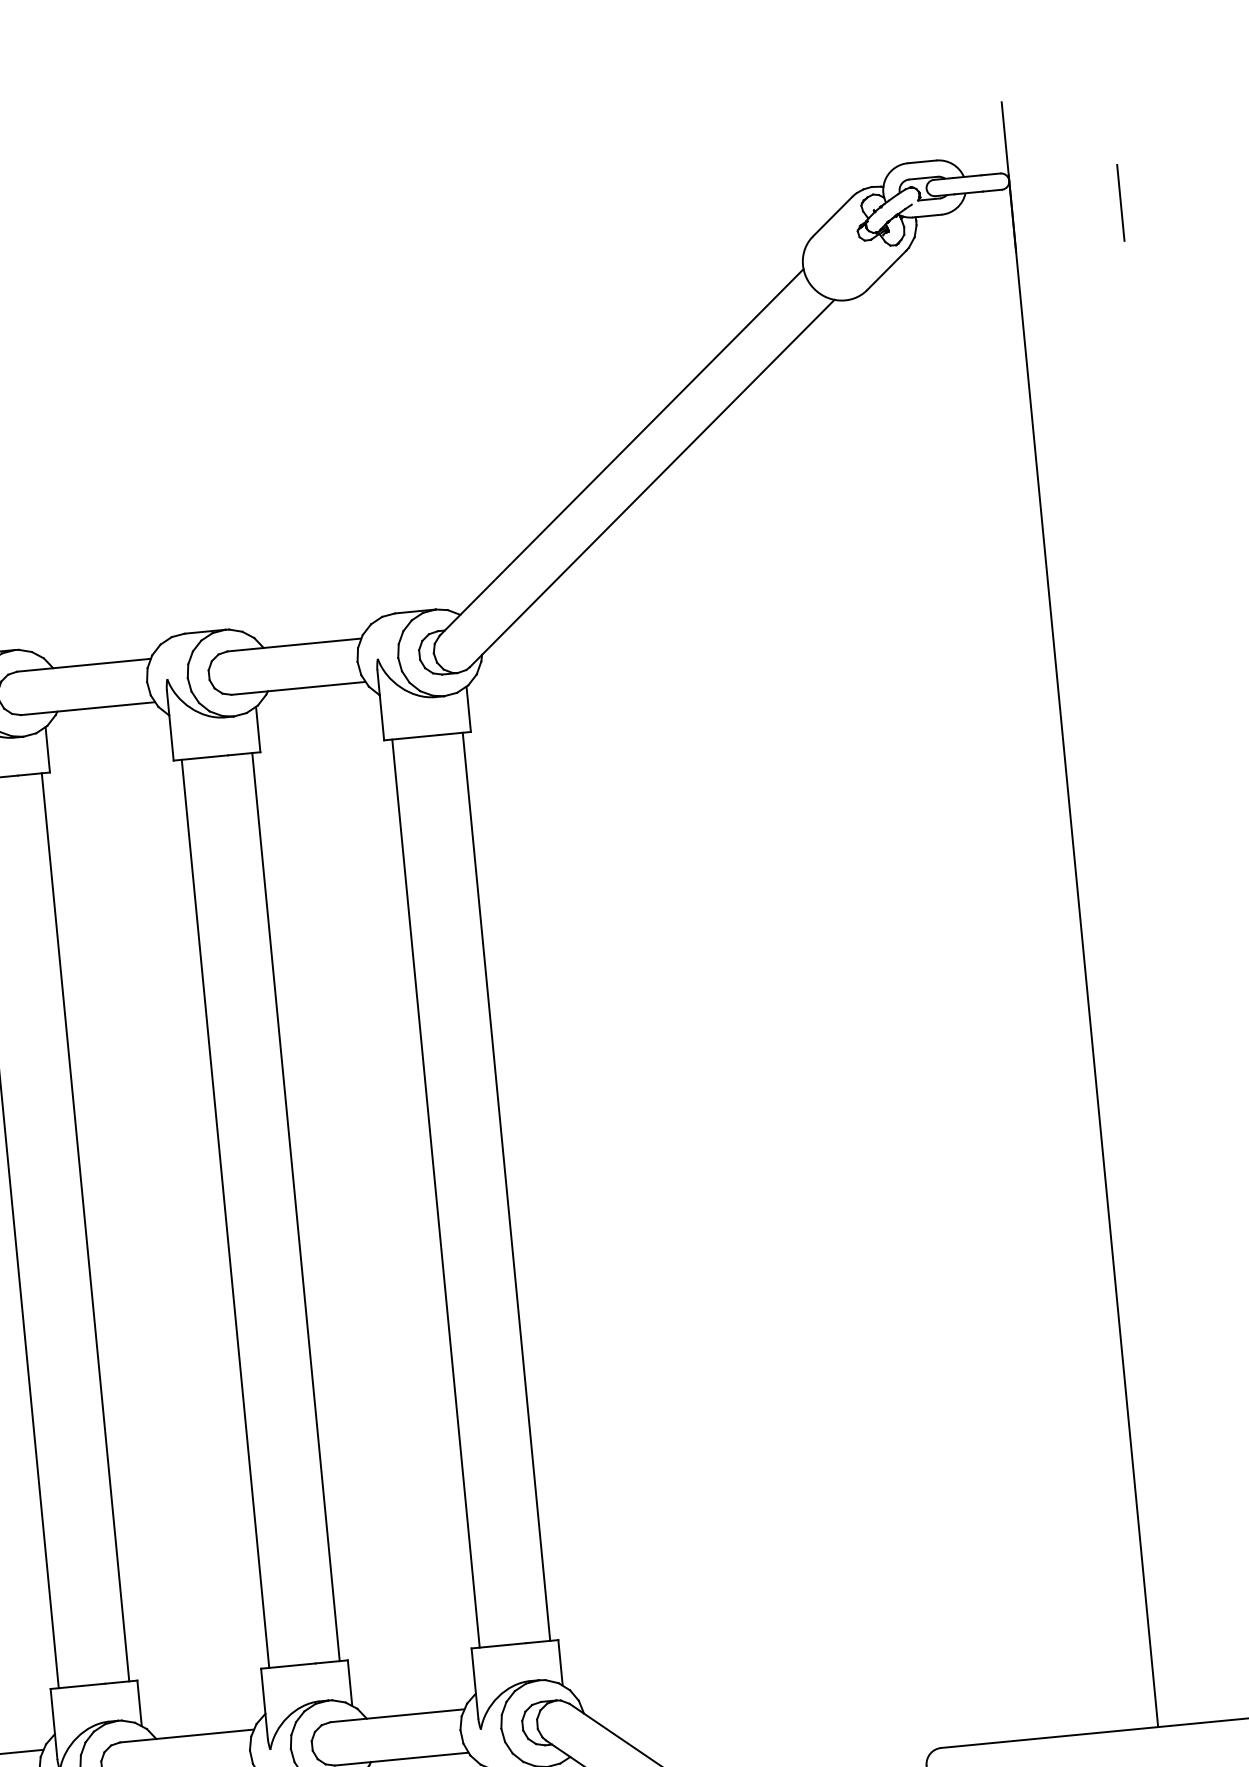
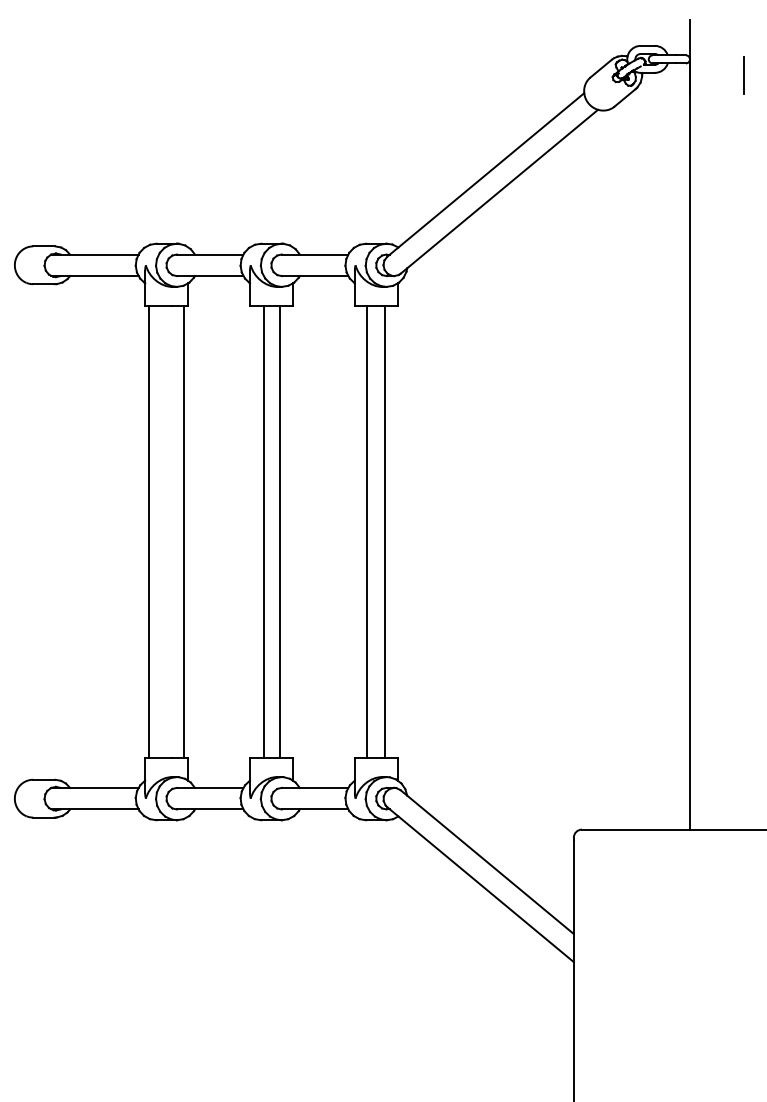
line: (507, 1185) -> (367, 531), moved
line: (435, 1192) -> (384, 531), moved
line: (296, 1206) -> (264, 531), moved
line: (226, 1212) -> (280, 531), moved

